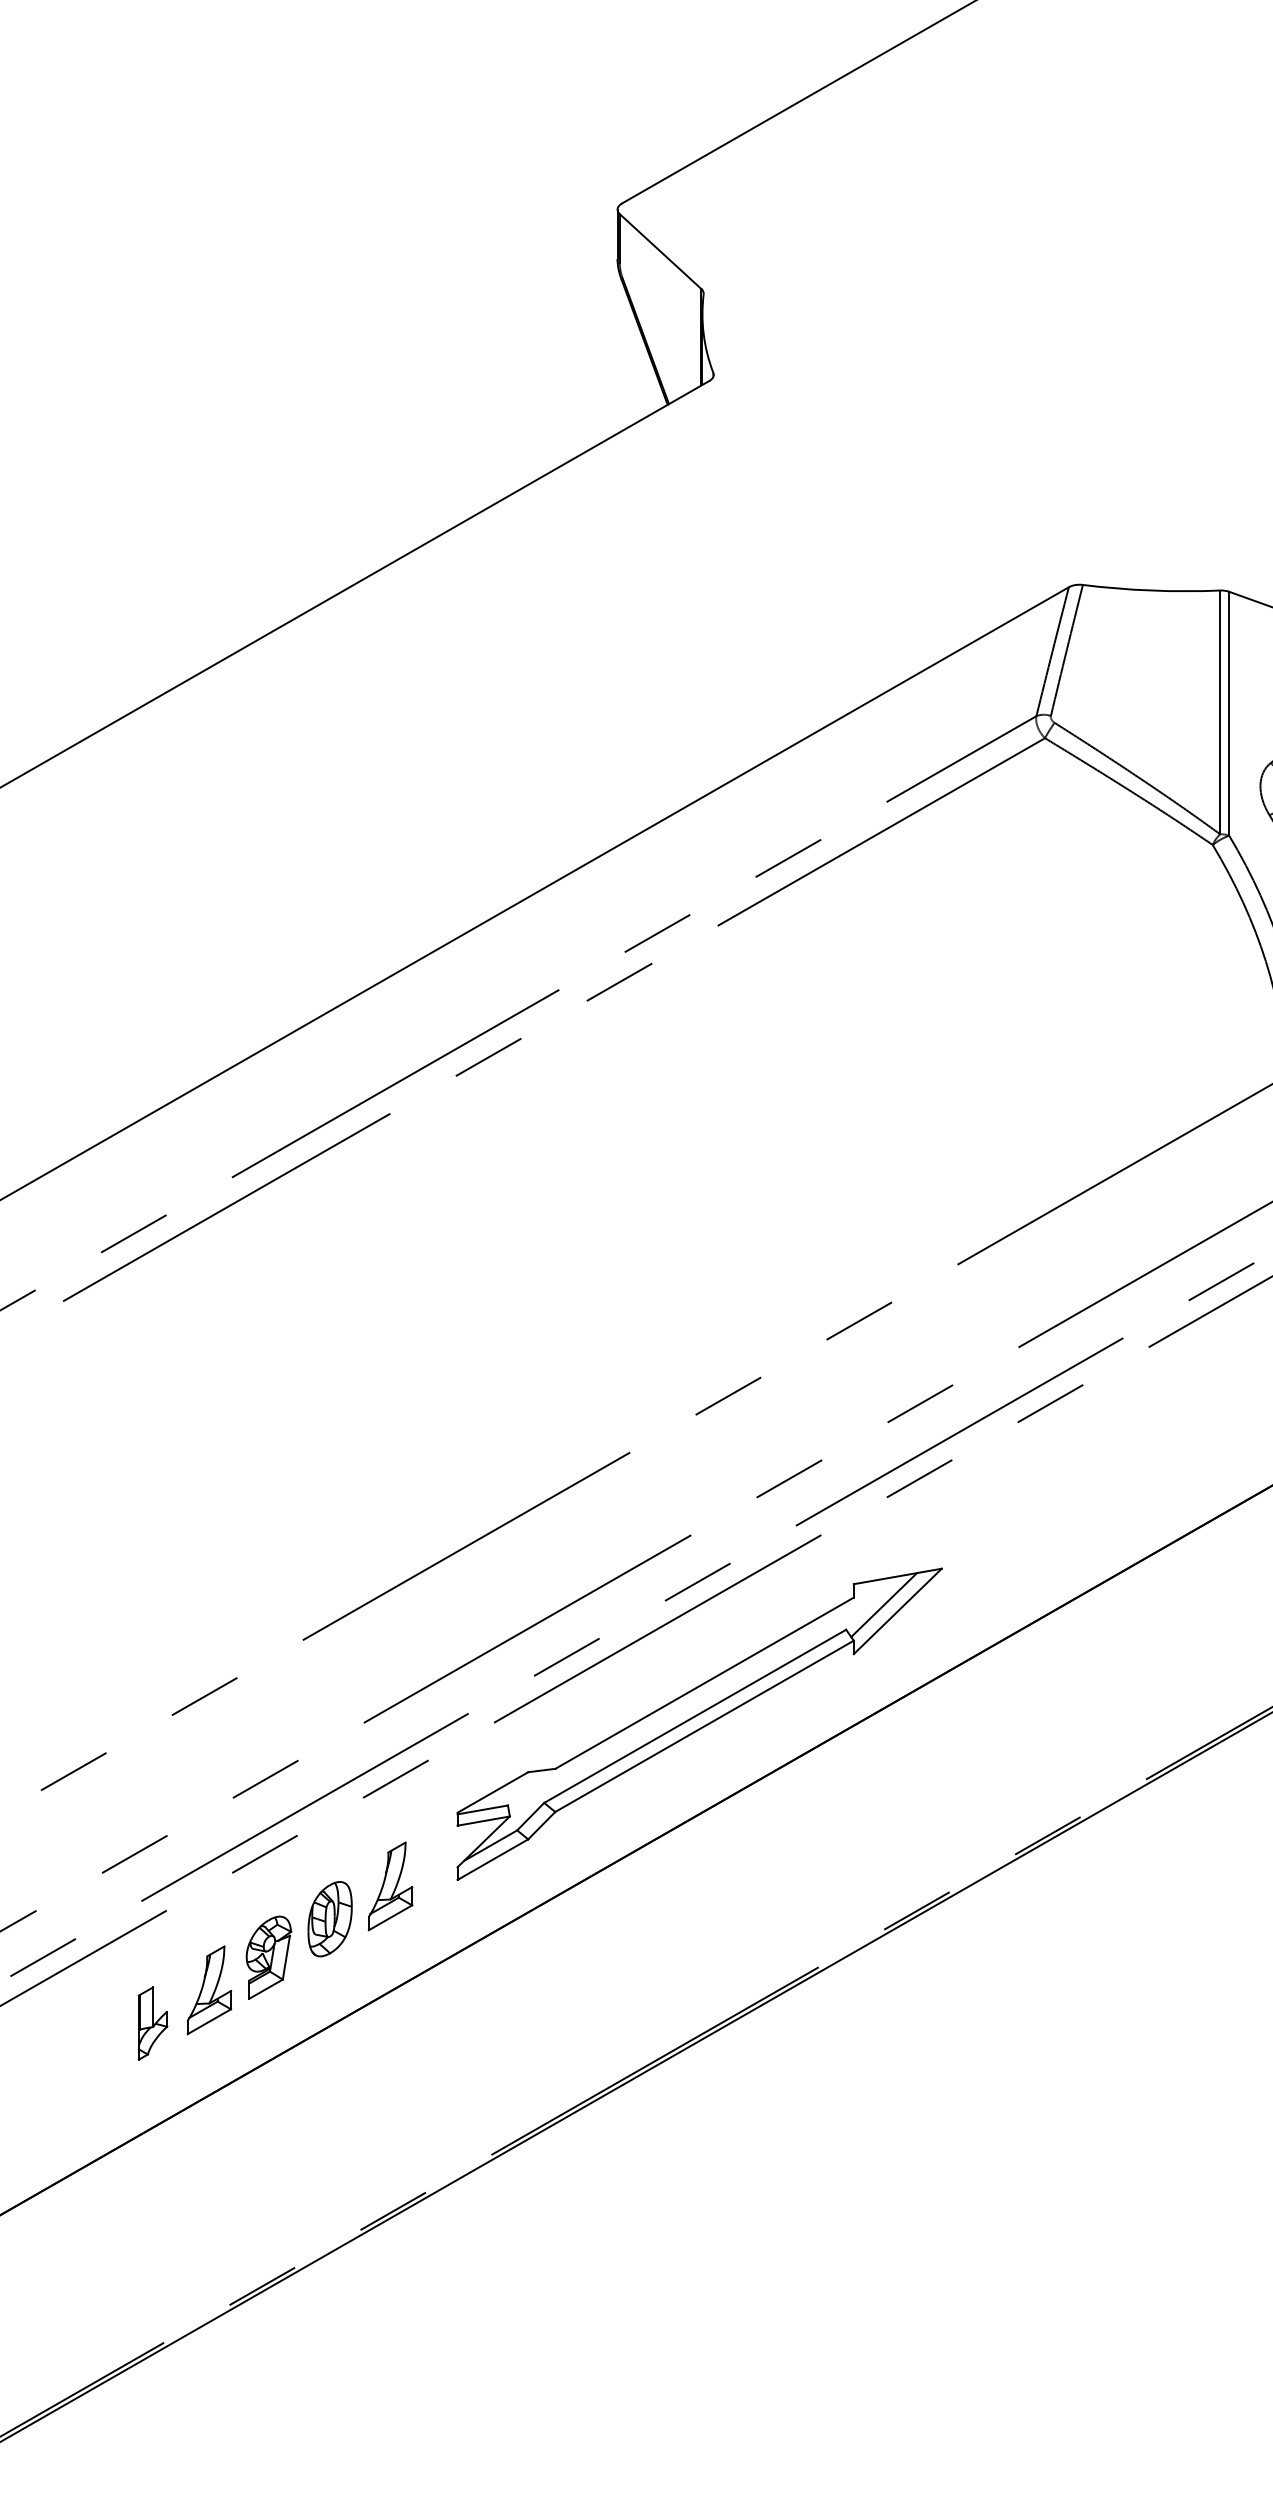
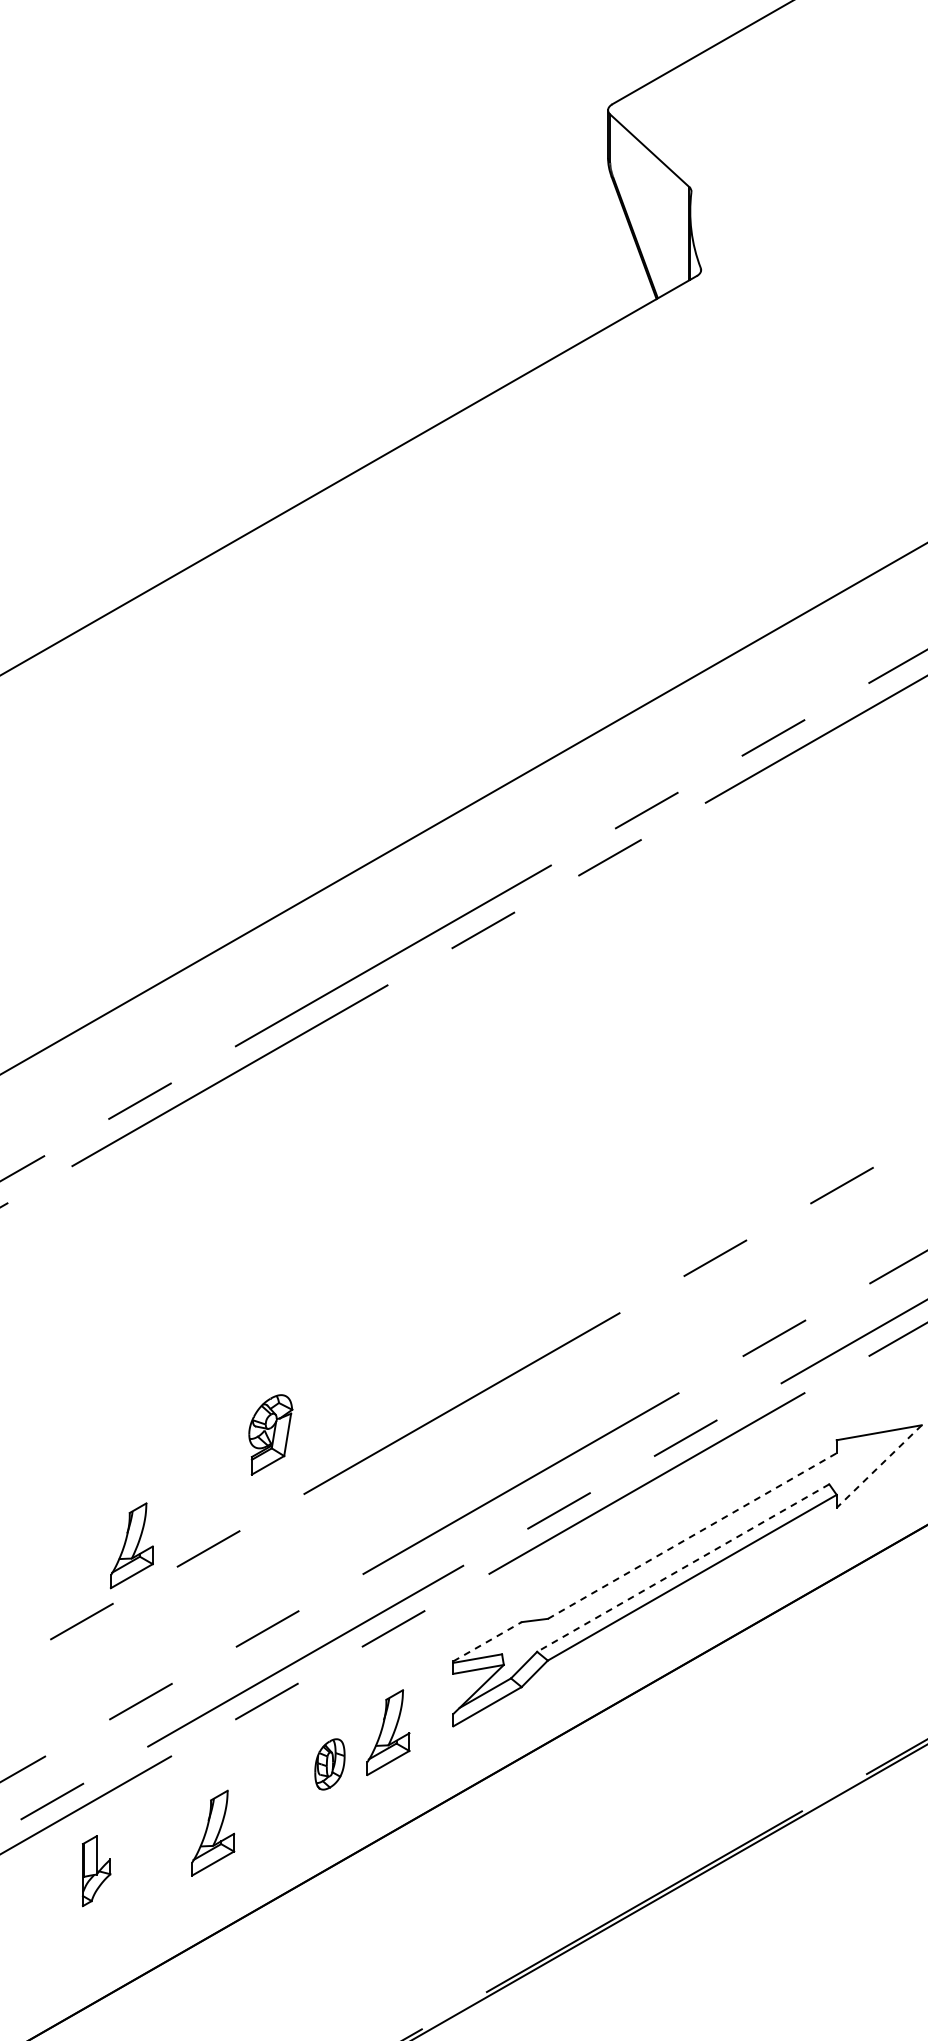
line: (884, 1605) -> (866, 1460), removed
line: (897, 1611) -> (878, 1466), solid -> dashed
line: (705, 1682) -> (693, 1535), solid -> dashed
part: (125, 1693) -> (131, 1545), added
line: (694, 1716) -> (682, 1568), solid -> dashed
line: (492, 1792) -> (487, 1641), solid -> dashed
part: (329, 1919) -> (329, 1764), size x0.7
part: (268, 1957) -> (270, 1434), moved
part: (152, 2023) -> (96, 1871), moved

